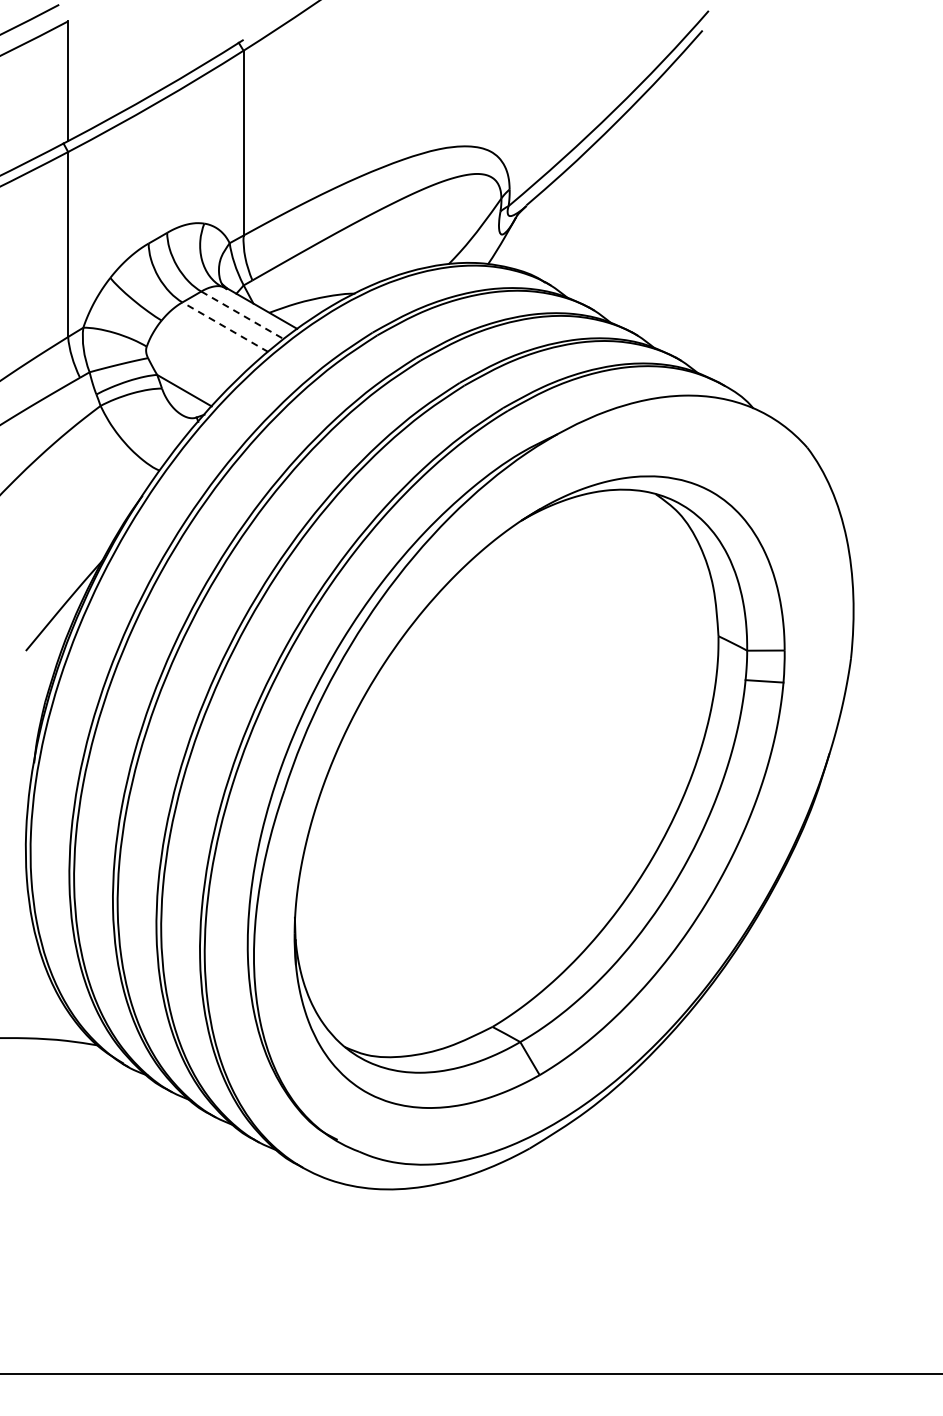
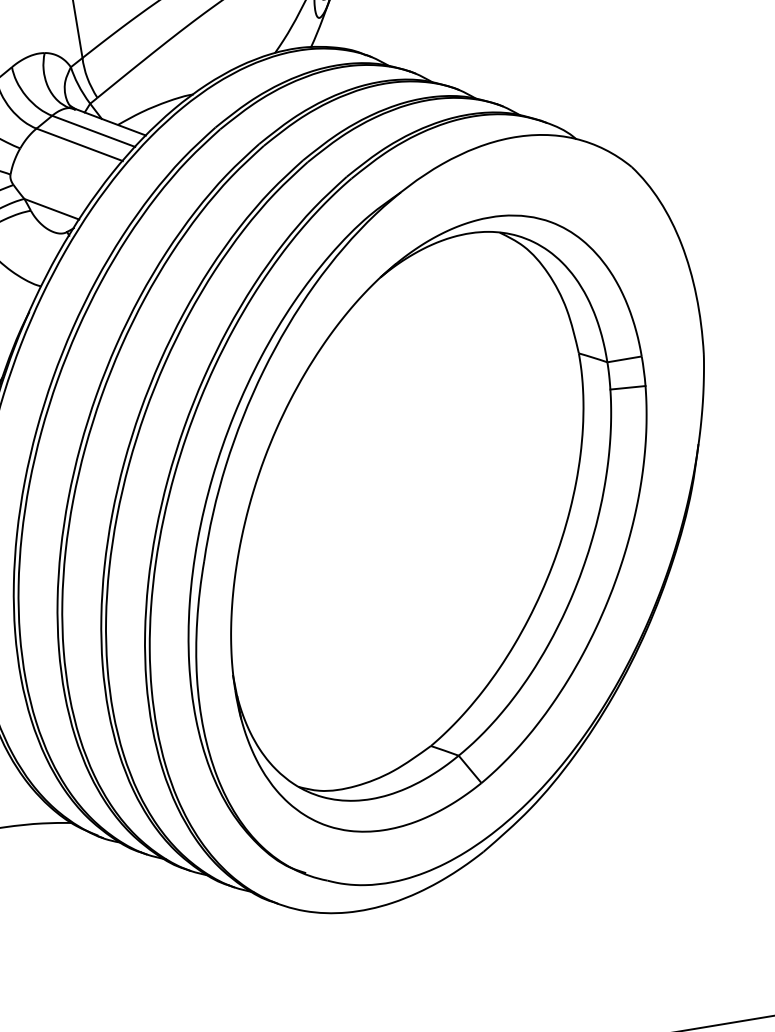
line: (242, 315) -> (93, 131), dashed -> solid
line: (225, 327) -> (79, 145), dashed -> solid

